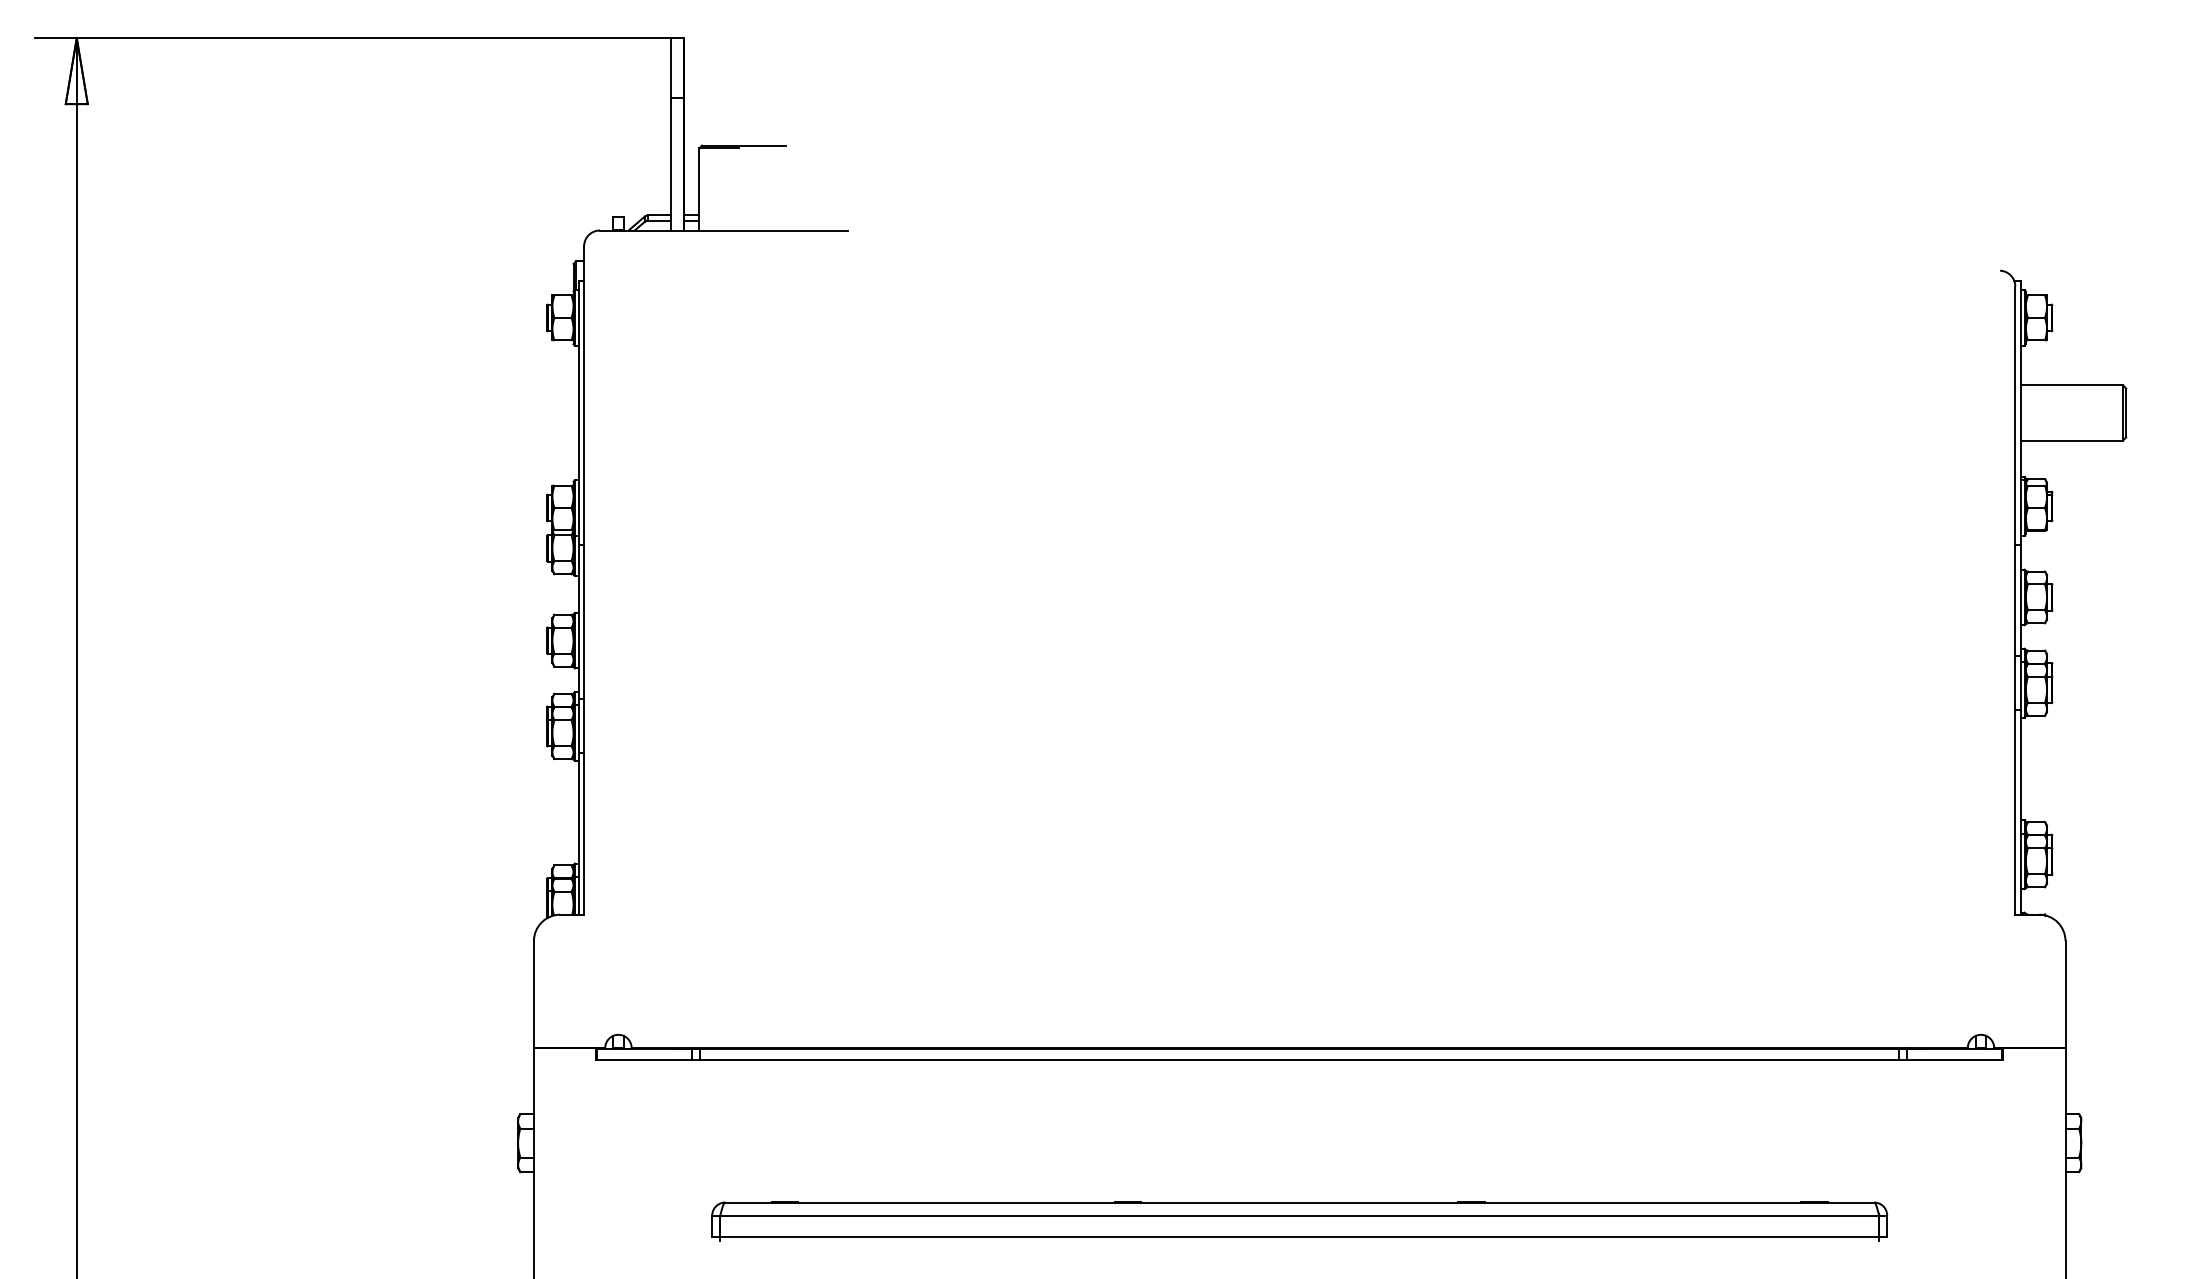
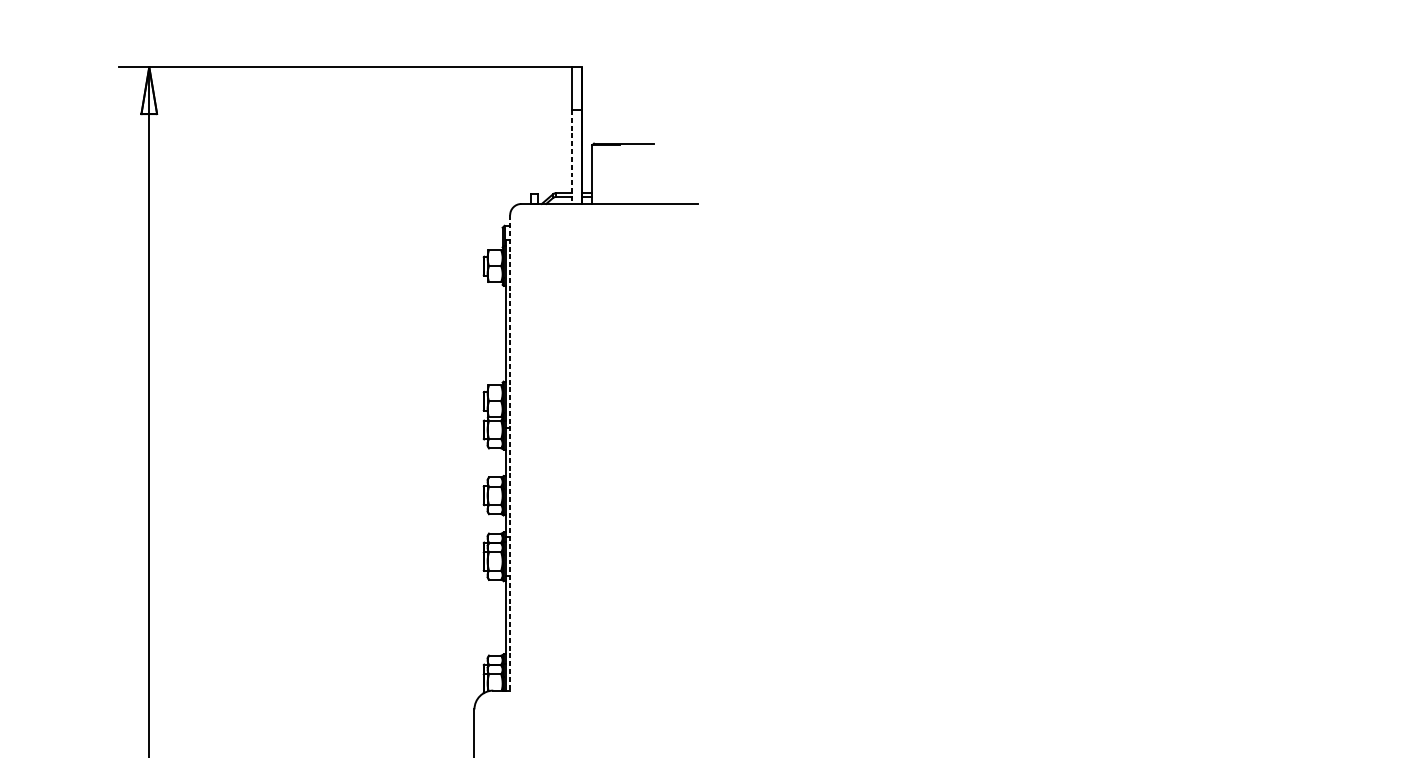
line: (671, 164) -> (572, 157), solid -> dashed
line: (584, 581) -> (510, 453), solid -> dashed

